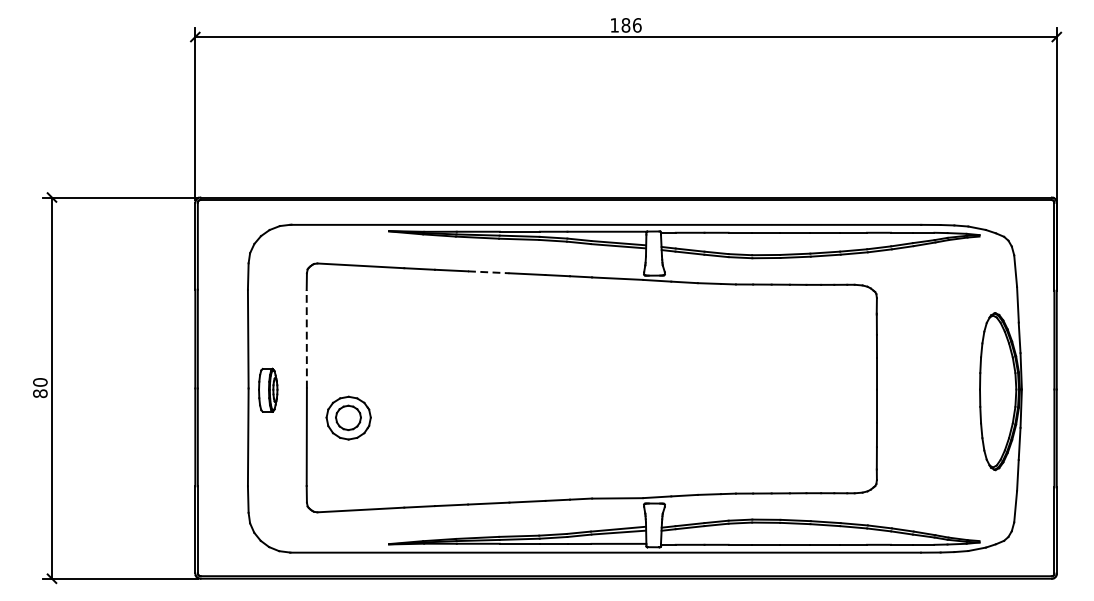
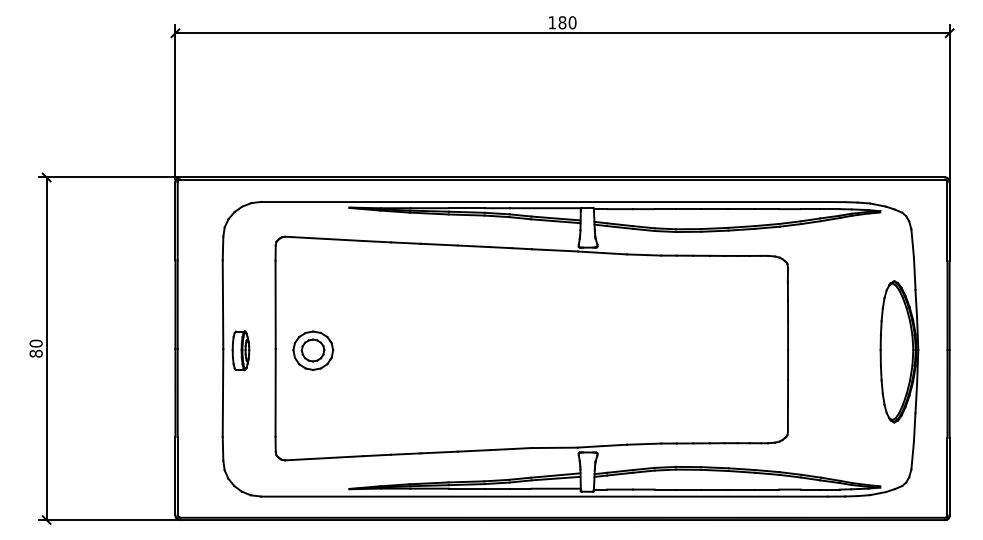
text: (637, 25) -> (572, 22), 186 -> 180
line: (489, 272) -> (439, 244), dashed -> solid
line: (306, 338) -> (275, 304), dashed -> solid
part: (348, 417) -> (313, 350), moved

